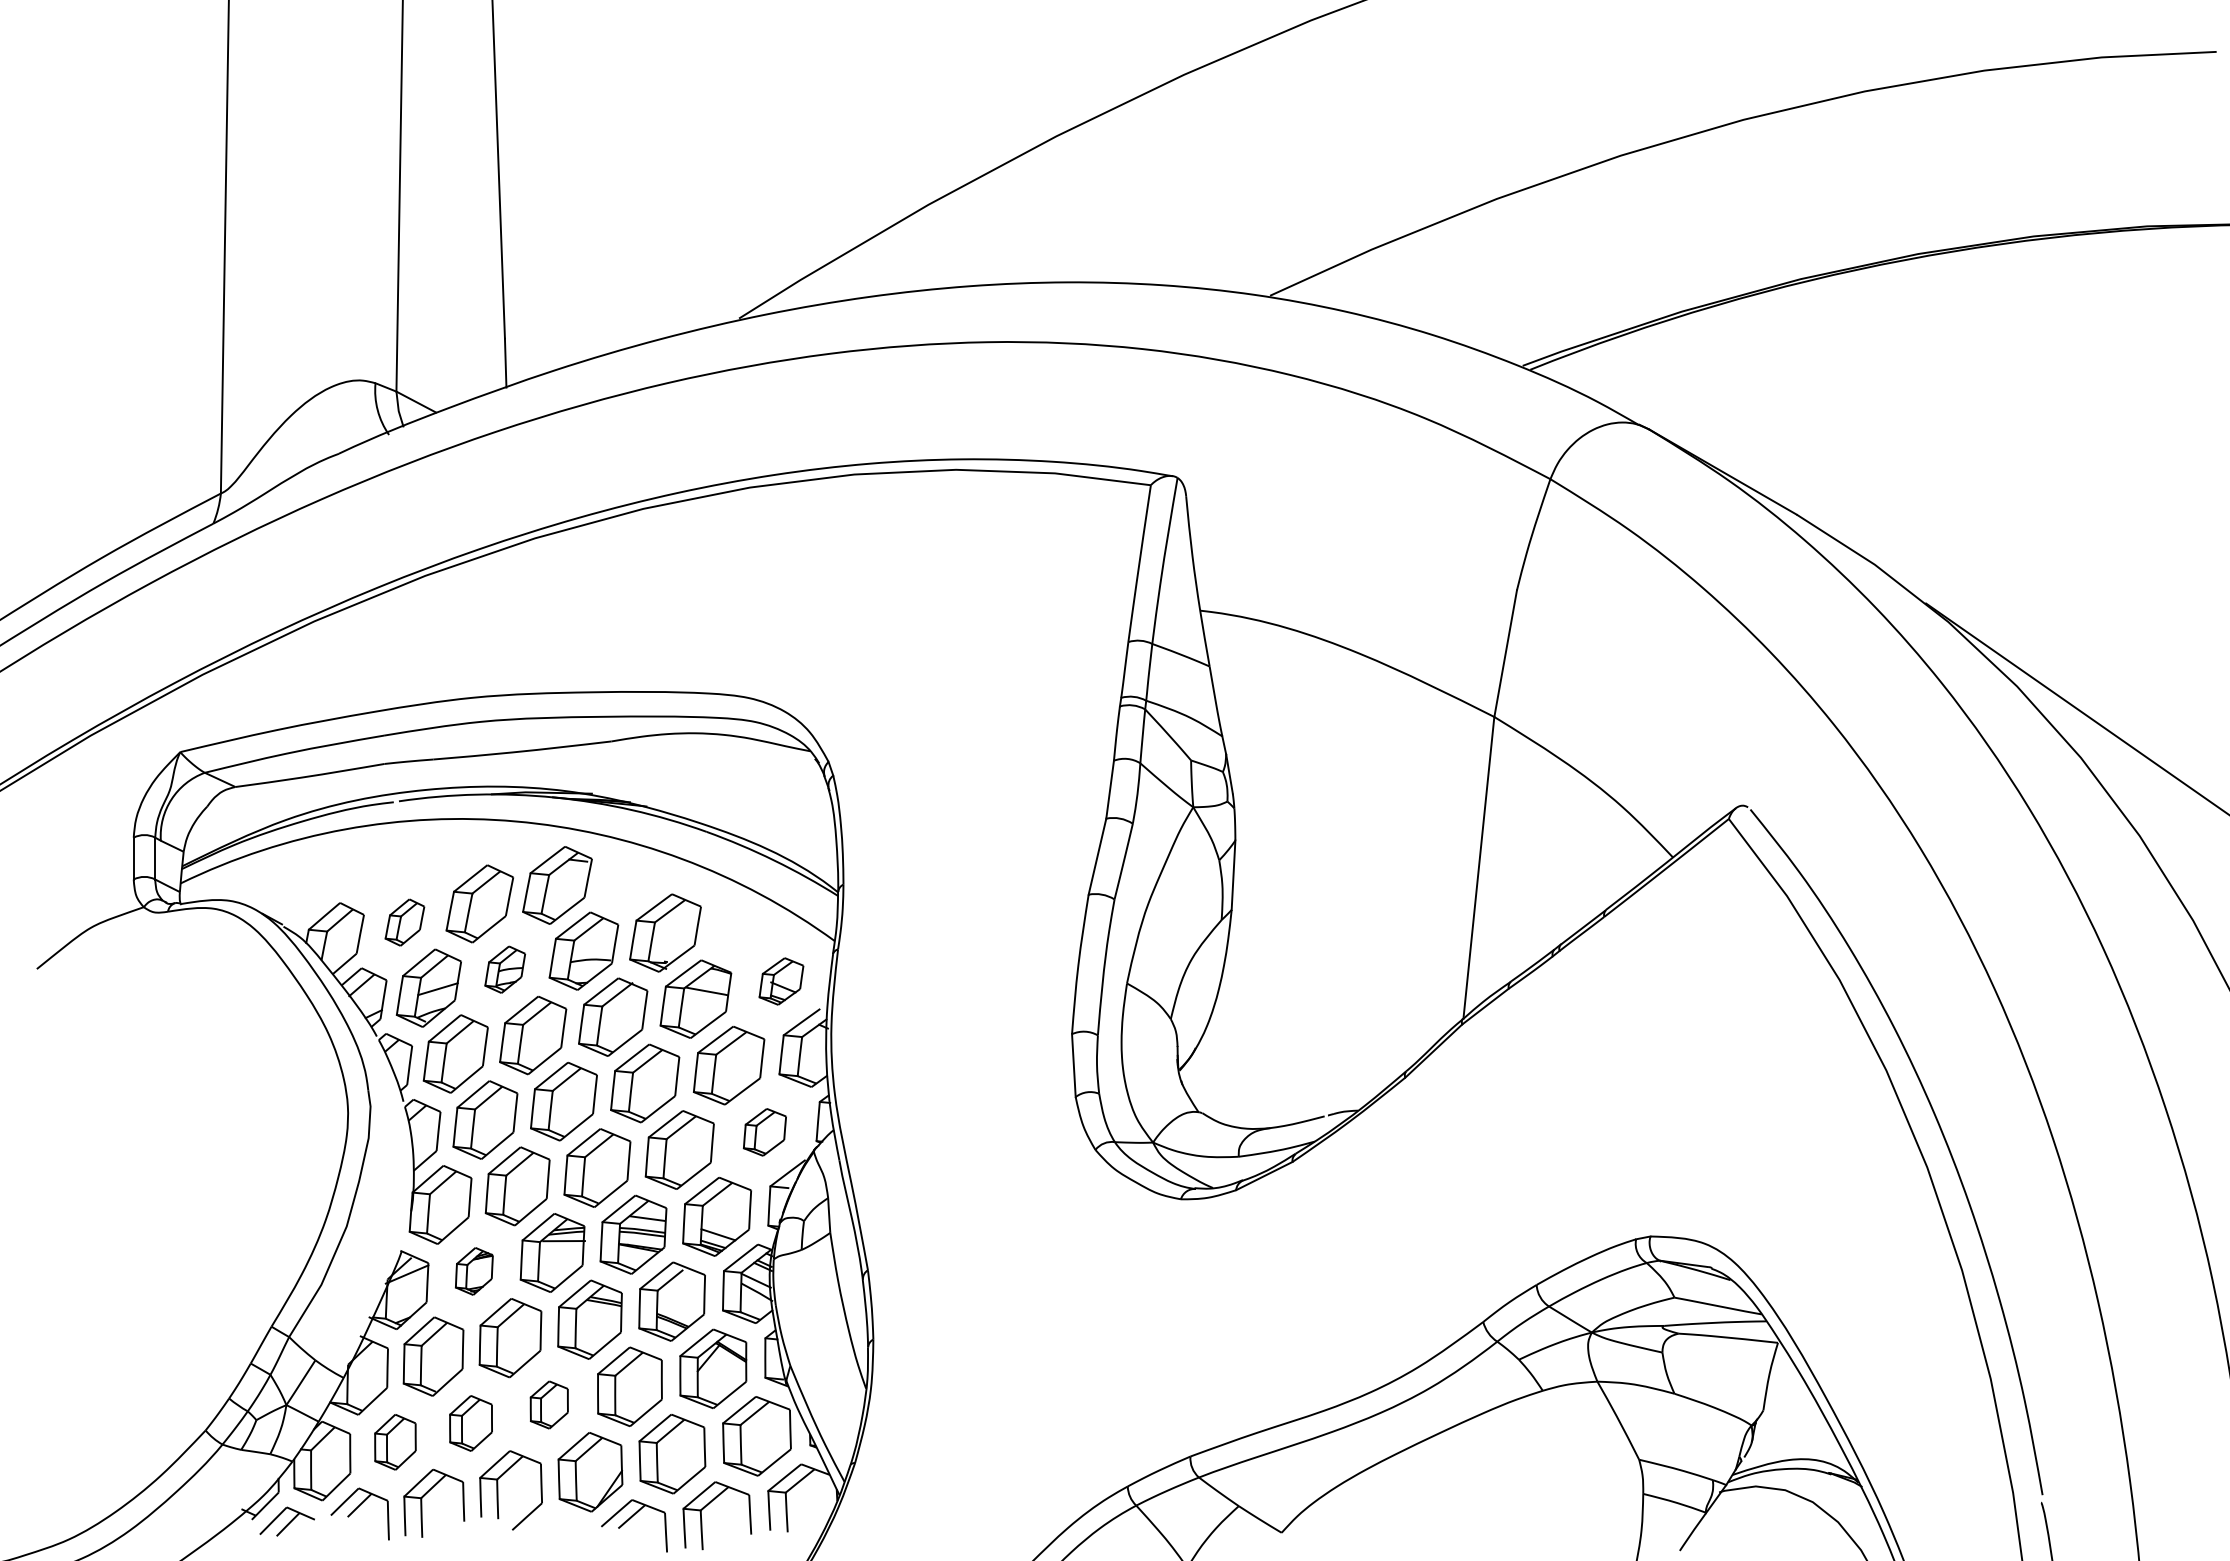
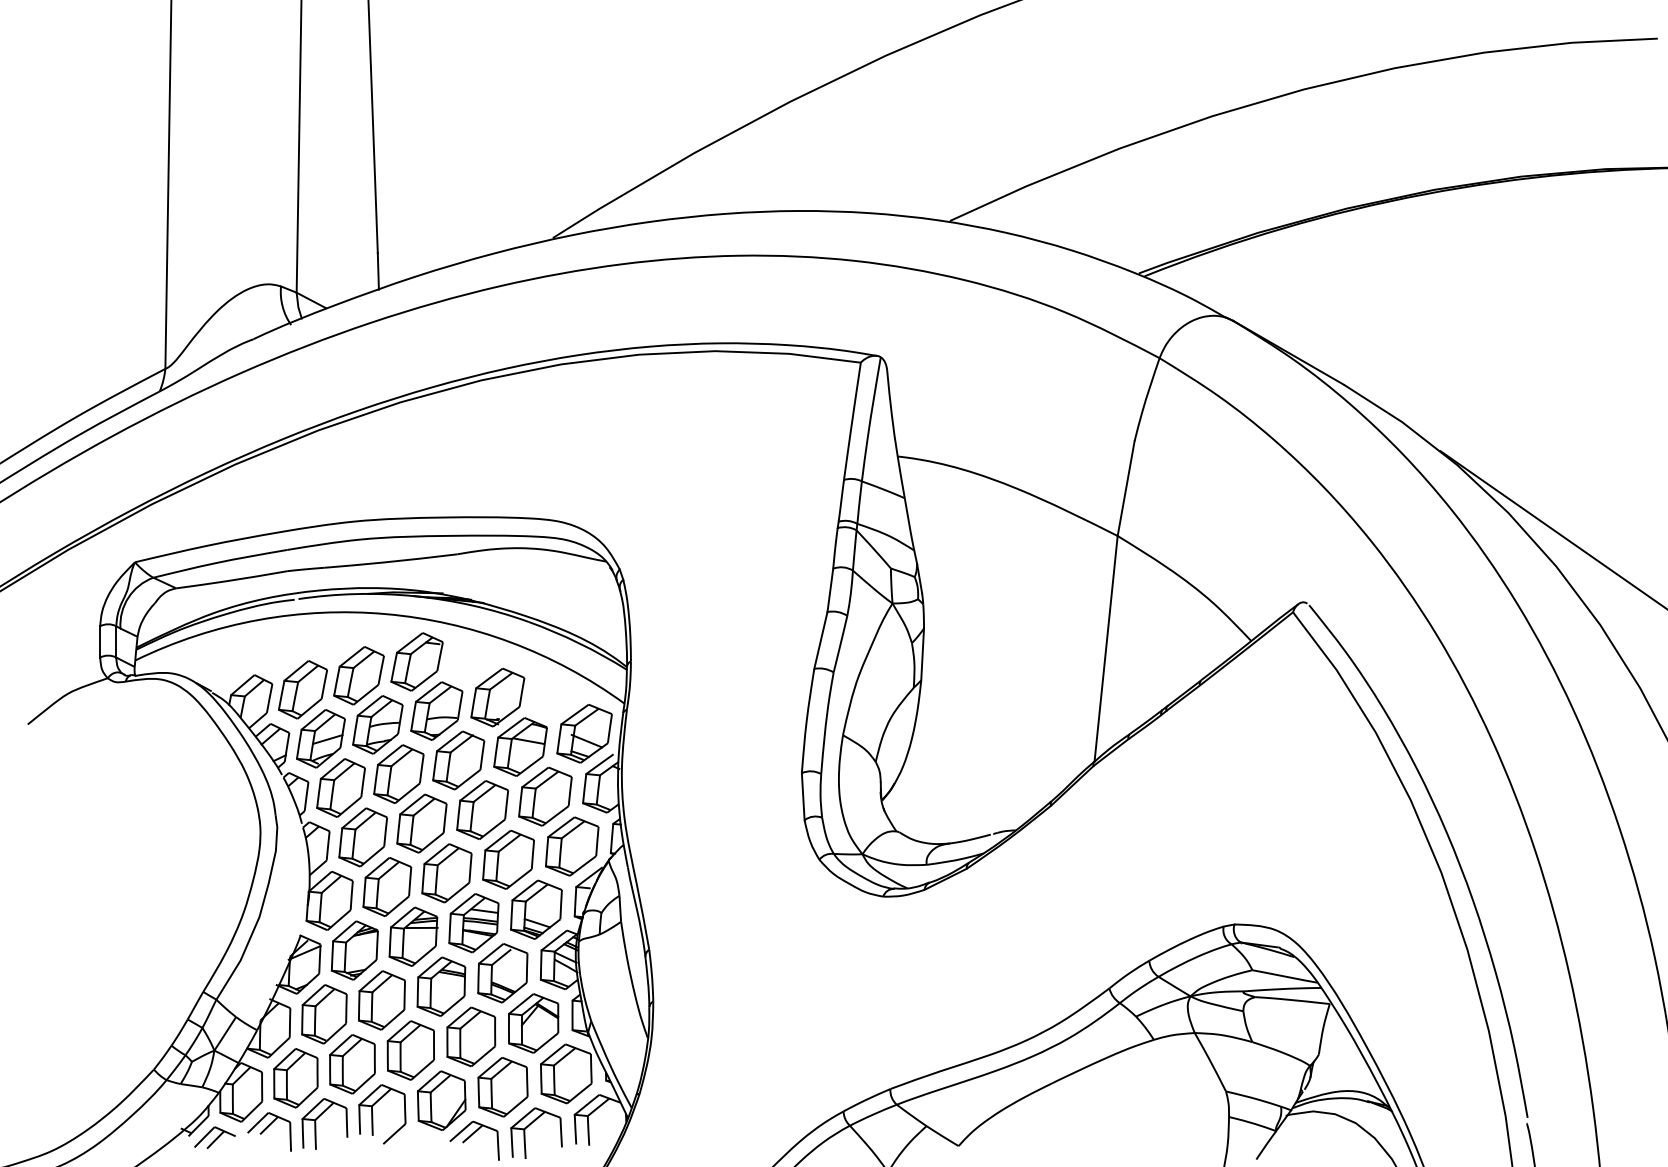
part: (404, 922) -> (302, 689), size x1.67
part: (505, 969) -> (378, 724), size x1.67
part: (781, 981) -> (584, 733), size x1.67
part: (764, 1132) -> (571, 846), size x1.67
part: (474, 1271) -> (355, 950), size x1.67
part: (549, 1404) -> (411, 1050), size x1.67
part: (470, 1423) -> (352, 1064), size x1.43
part: (395, 1442) -> (295, 1078), size x1.43

